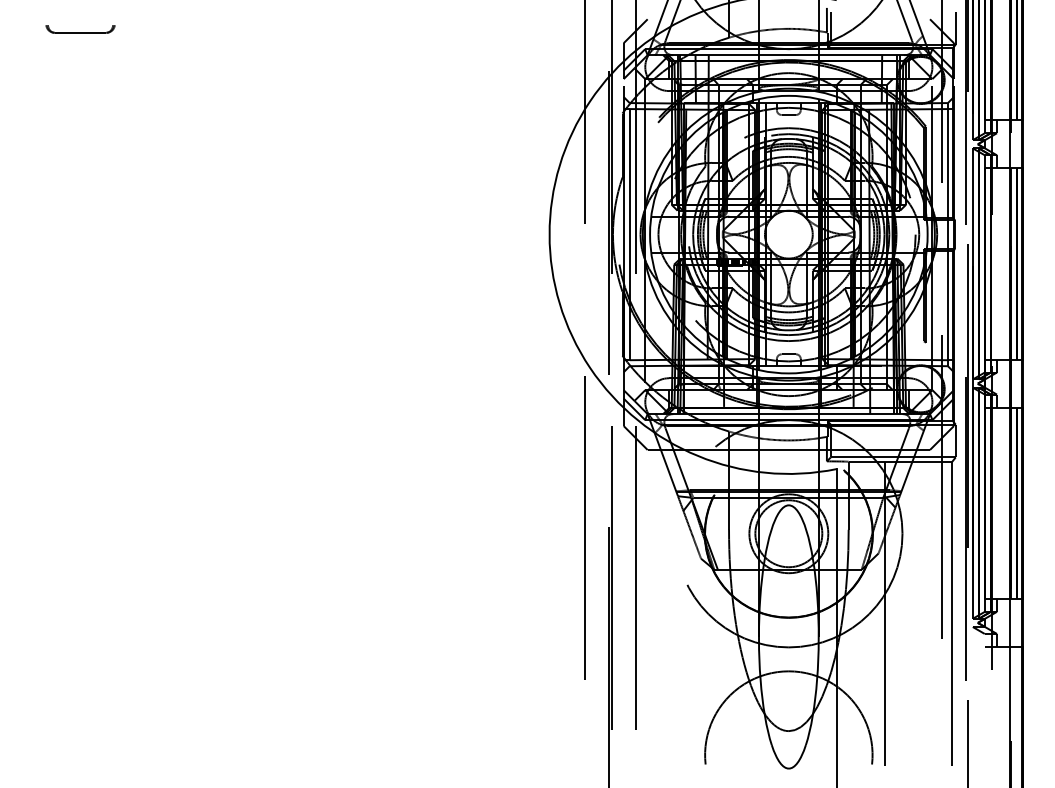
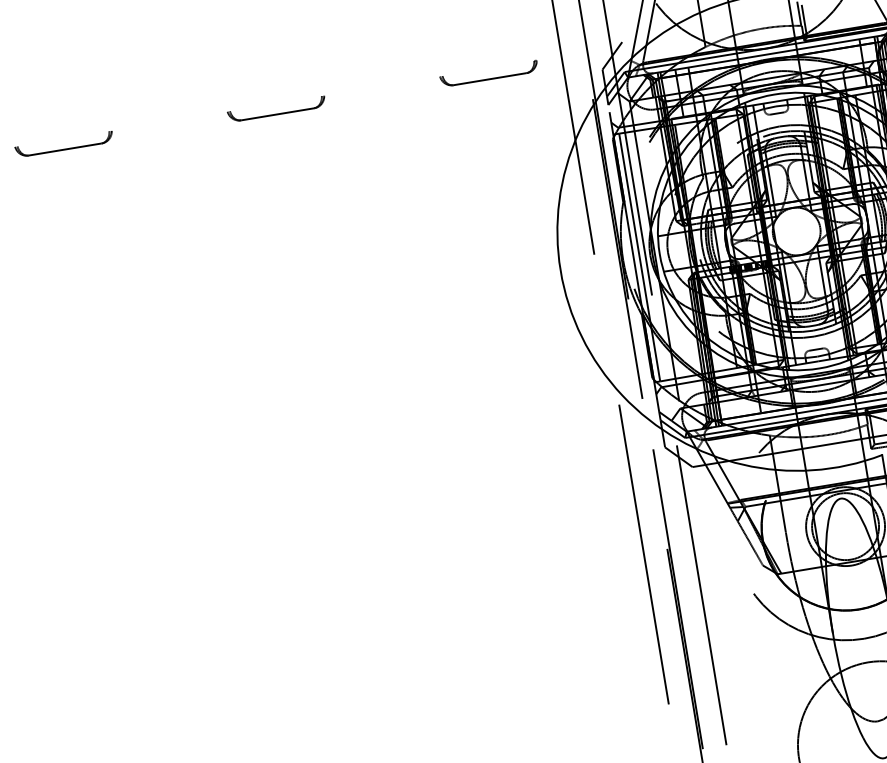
part: (510, 28) -> (488, 73), added
part: (80, 29) -> (64, 144), size x1.43
part: (295, 29) -> (276, 109), added

